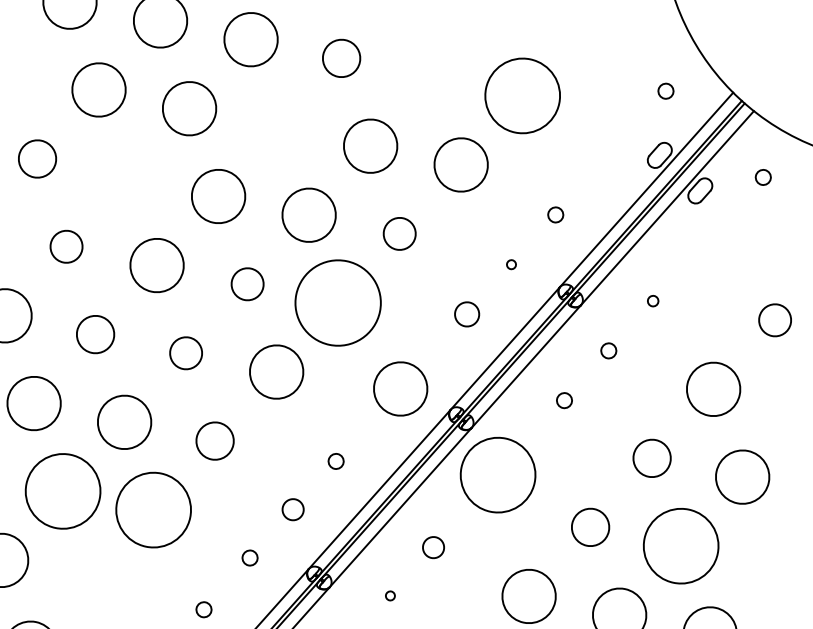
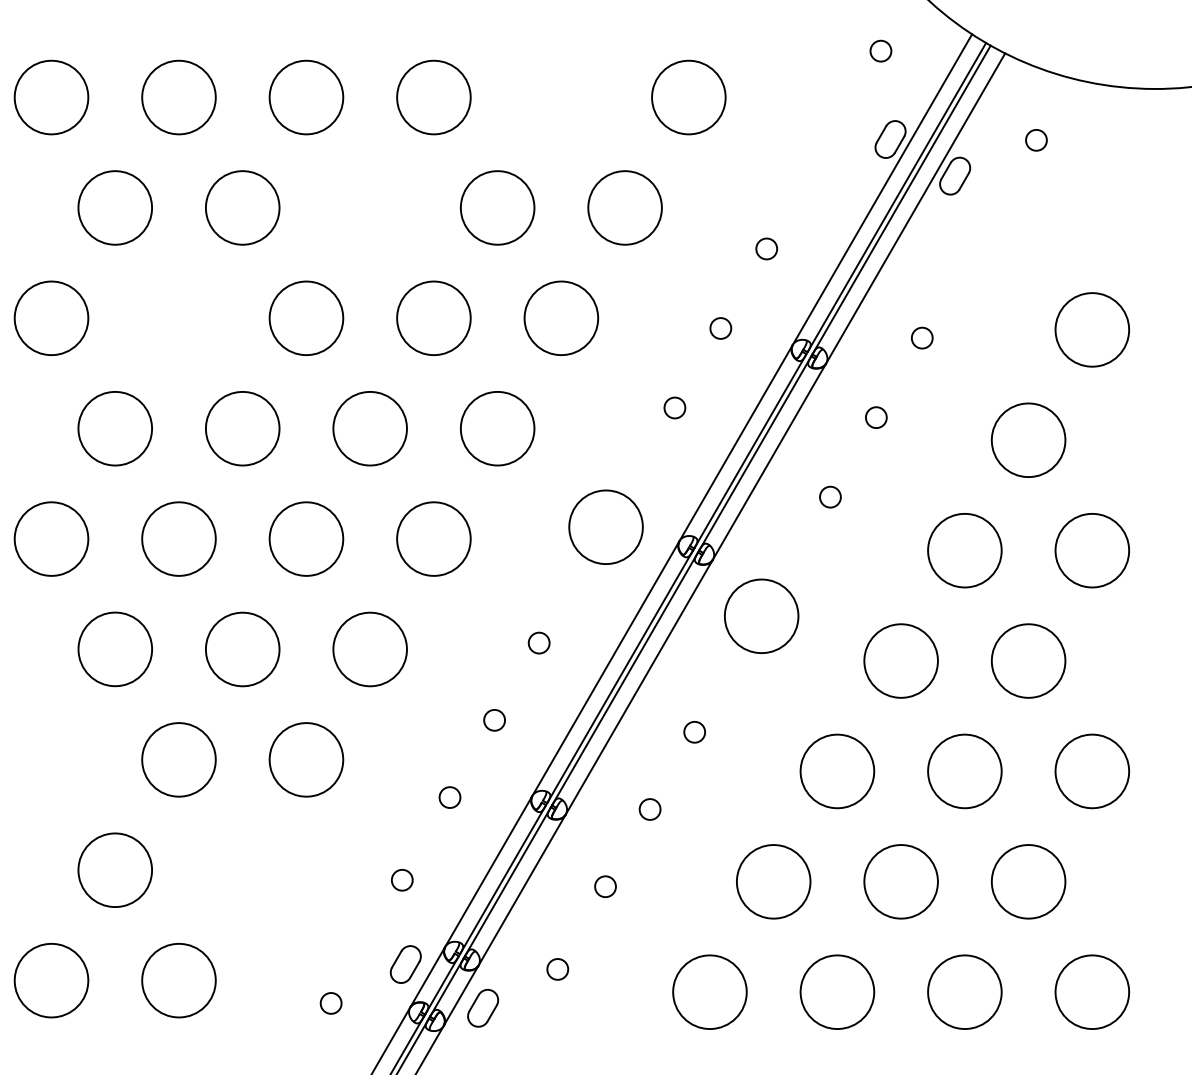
circle: (341, 58) -> (433, 97), size x1.43
circle: (522, 95) -> (688, 97), size x0.71
circle: (37, 159) -> (51, 318), size x1.43
circle: (399, 233) -> (561, 317), size x1.67
circle: (66, 246) -> (115, 428), size x1.67
circle: (511, 264) -> (720, 328), size x1.67
circle: (247, 284) -> (369, 428), size x1.67
circle: (653, 300) -> (922, 337), size x1.43
circle: (338, 302) -> (497, 428), size x0.62
circle: (466, 313) -> (674, 407), size x0.62
circle: (775, 320) -> (1092, 329), size x1.67
circle: (95, 334) -> (178, 538), size x1.43
circle: (186, 352) -> (306, 538), size x1.67
circle: (214, 441) -> (369, 649), size x1.43
circle: (651, 458) -> (964, 550), size x1.43
circle: (497, 475) -> (761, 616), size x0.71
circle: (62, 491) -> (178, 759), size x0.71
circle: (153, 509) -> (306, 759), size x0.71
circle: (293, 509) -> (494, 720), size x0.71
circle: (590, 526) -> (900, 660), size x1.43
circle: (681, 545) -> (1028, 660), size x0.71
circle: (433, 547) -> (694, 732), size x0.71
circle: (390, 595) -> (649, 809), size x1.67

